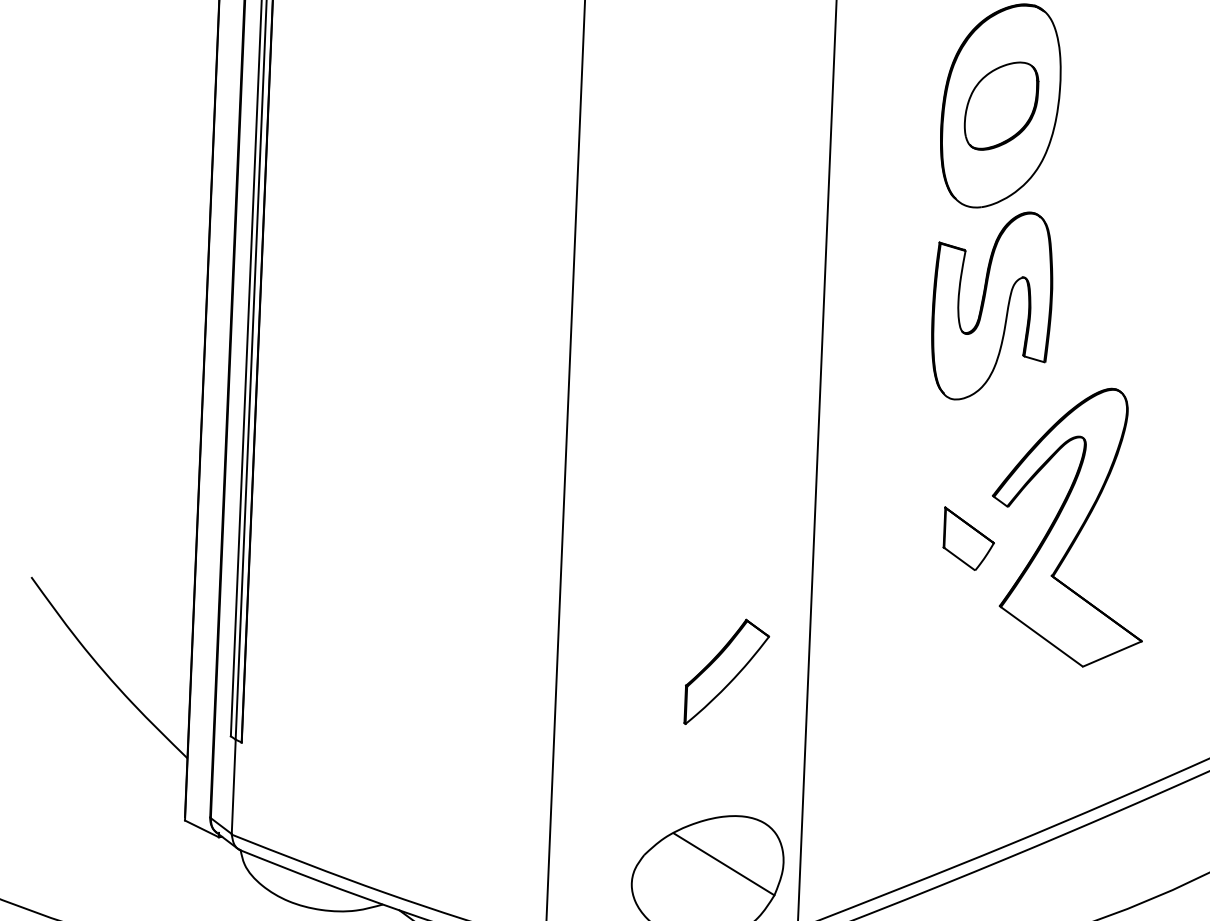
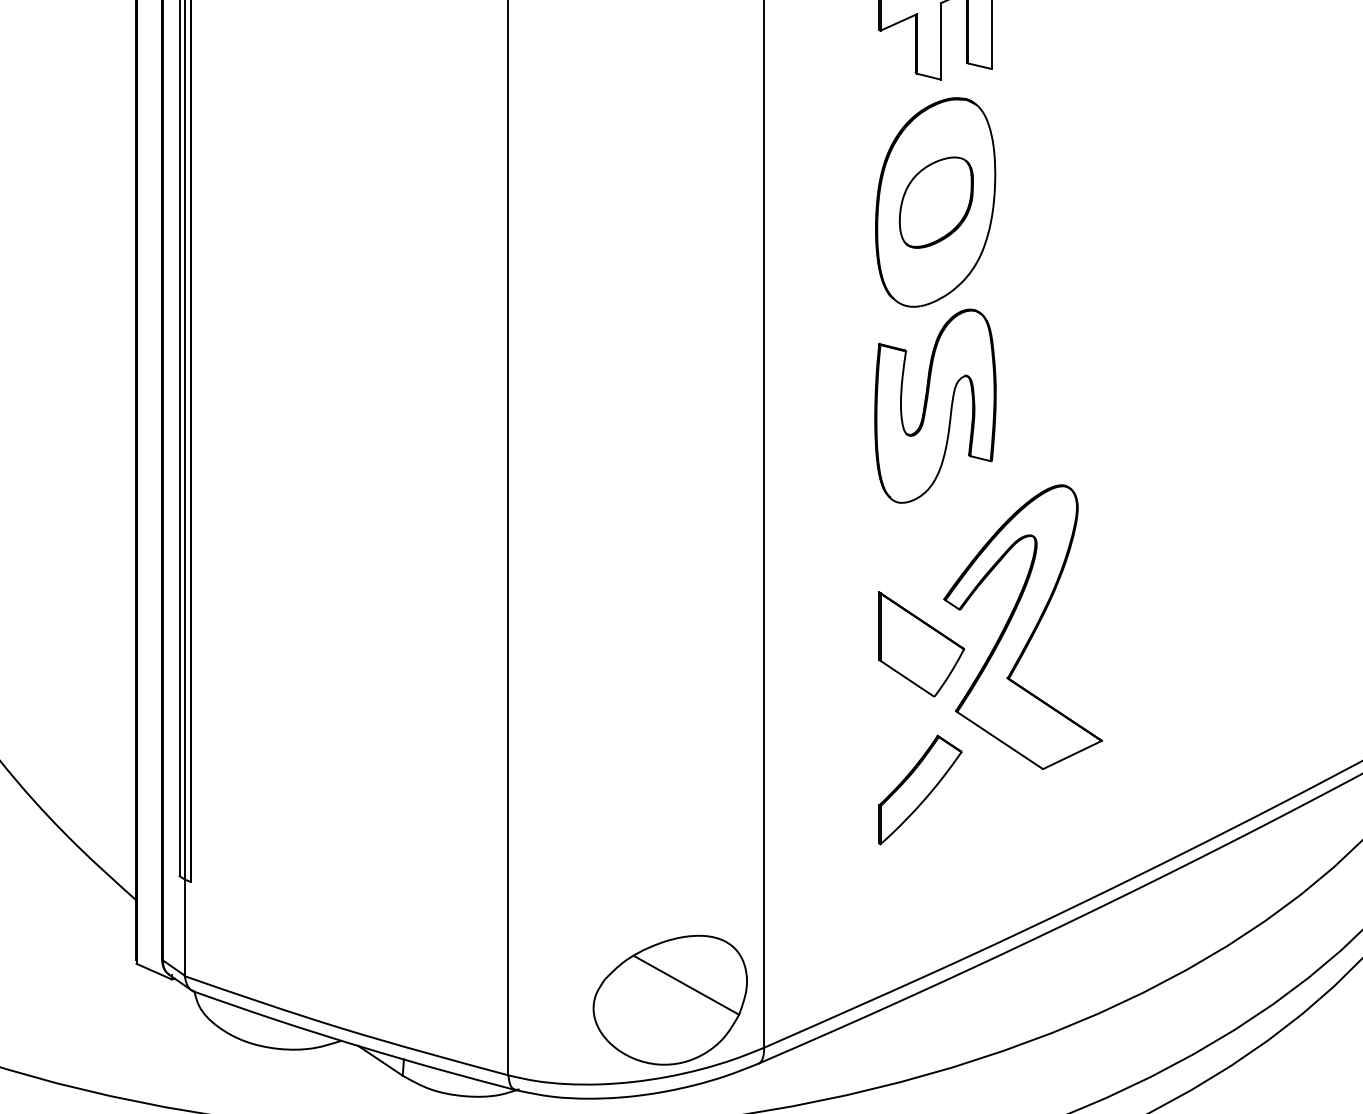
part: (968, 539) -> (921, 644), size x1.67
part: (727, 671) -> (920, 789), moved

